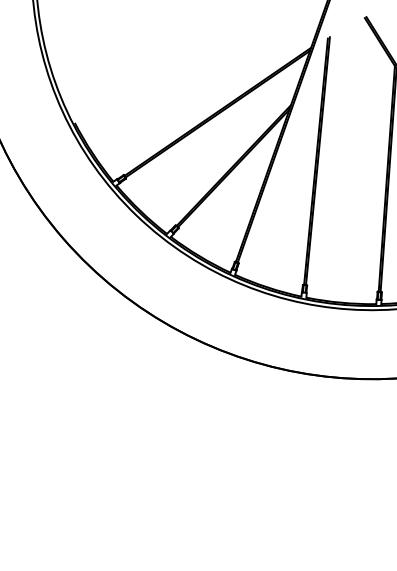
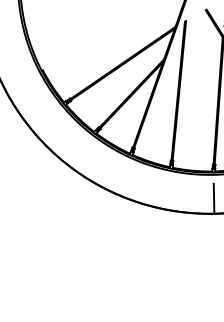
line: (378, 352) -> (213, 198), added

